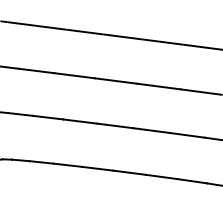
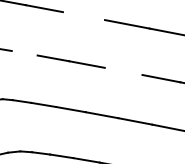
line: (74, 75) -> (83, 15), removed
line: (20, 114) -> (24, 53), removed
line: (115, 125) -> (123, 70), removed

